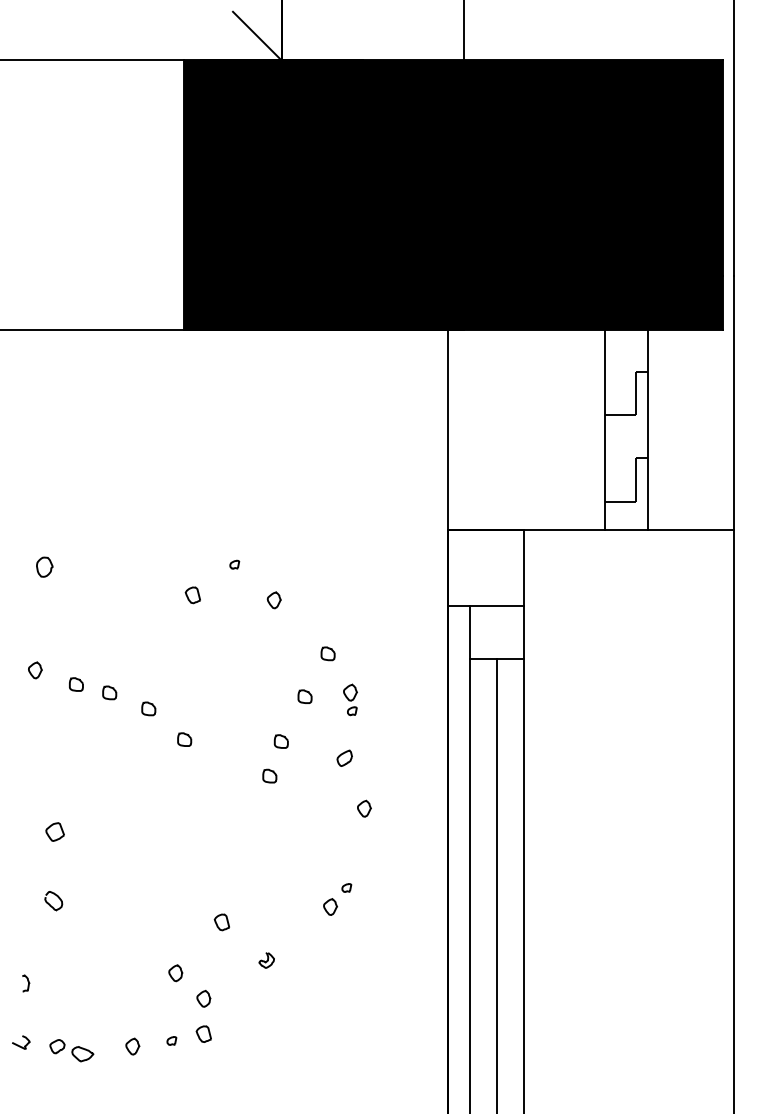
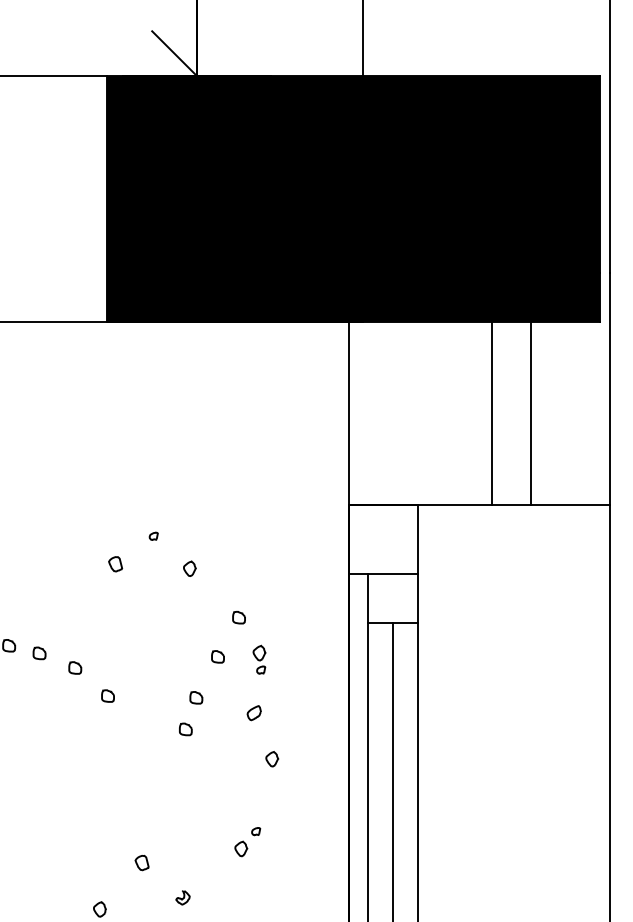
hatch: (625, 436) -> (510, 419), removed

